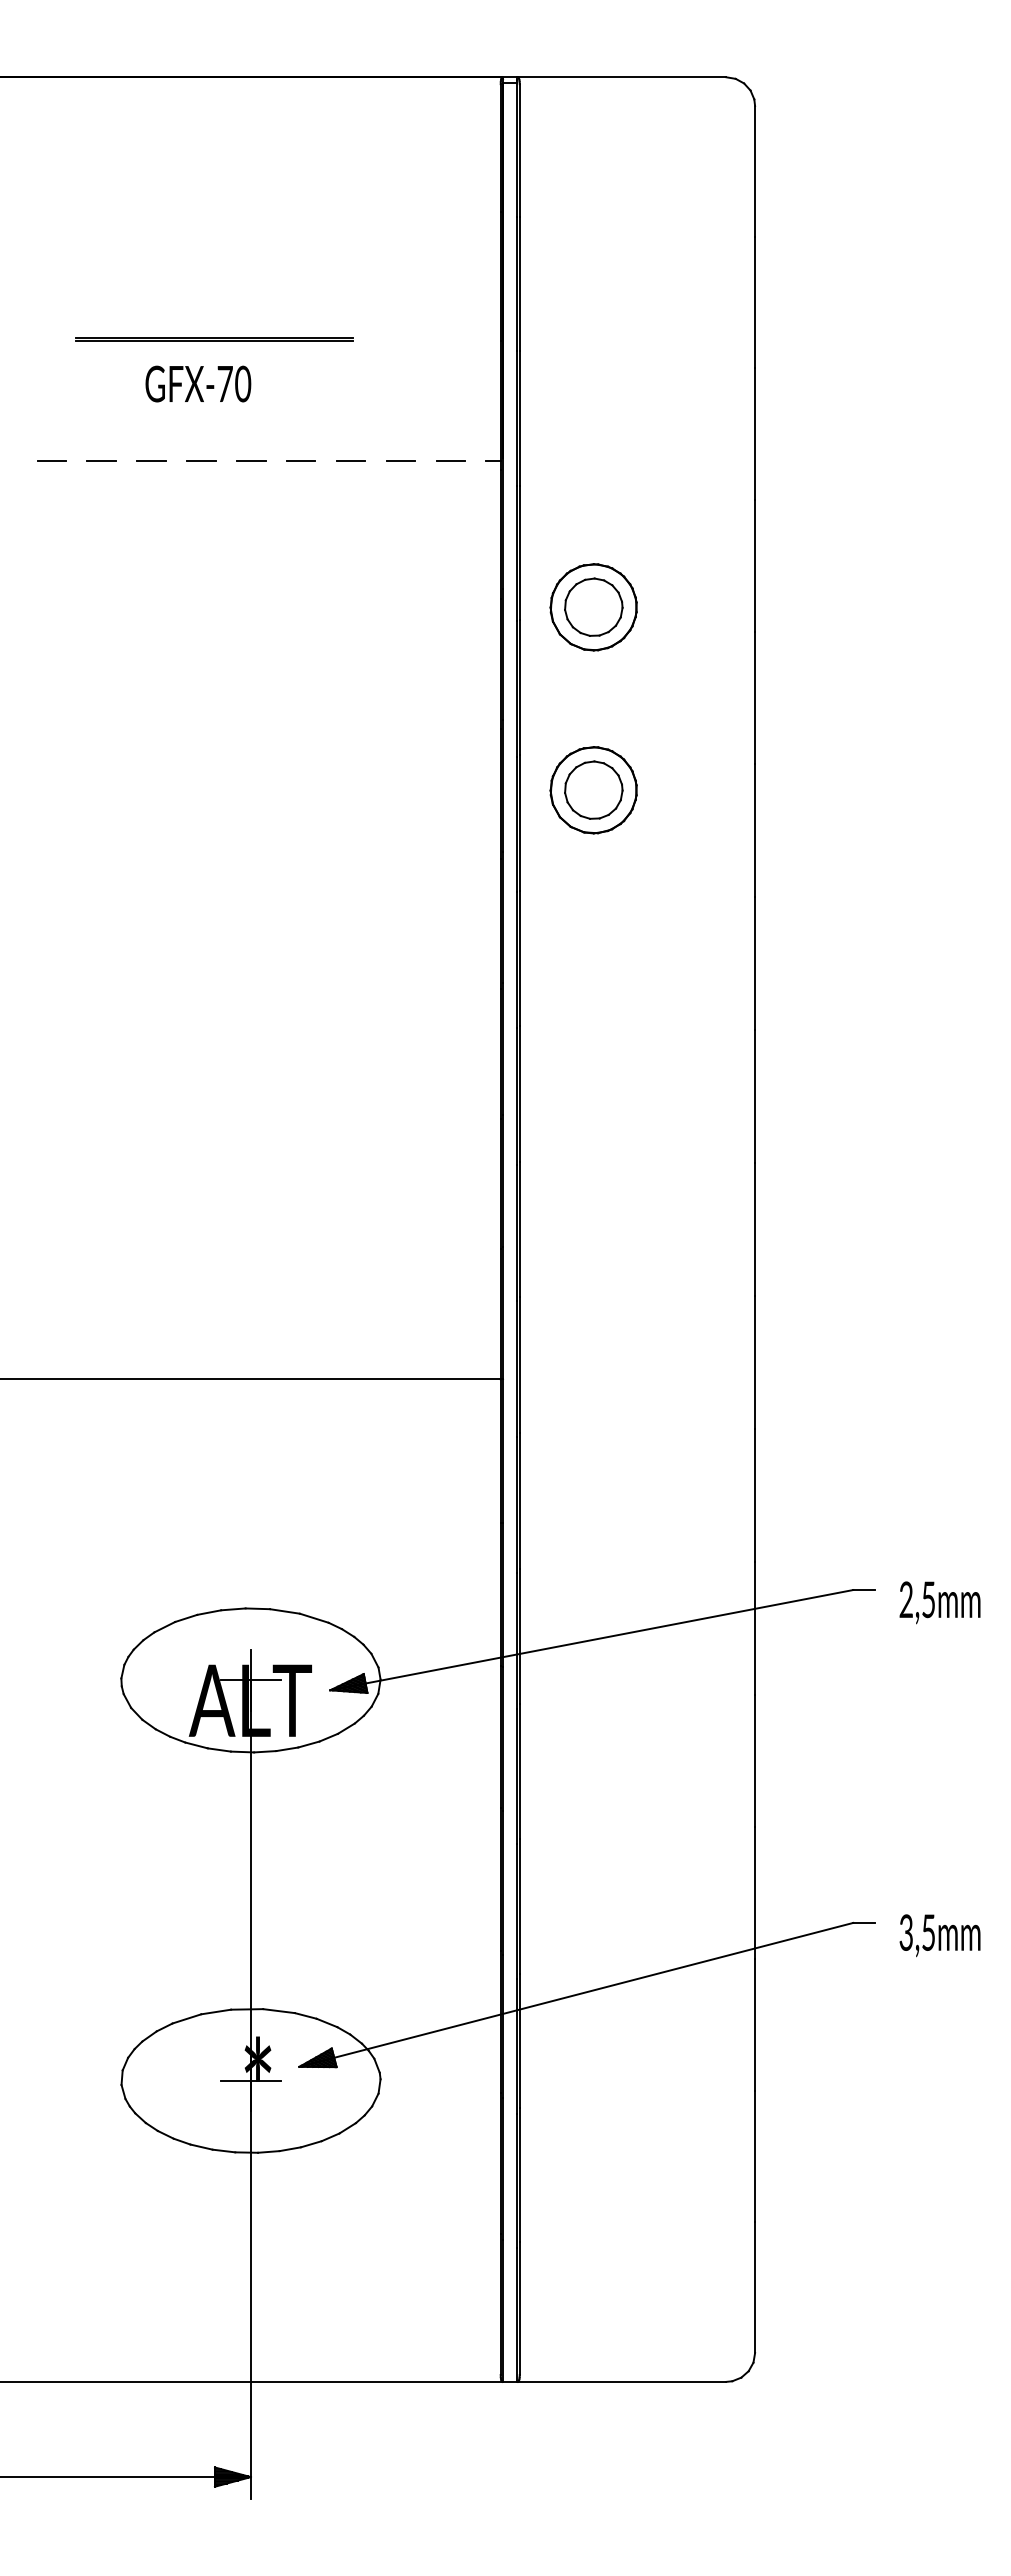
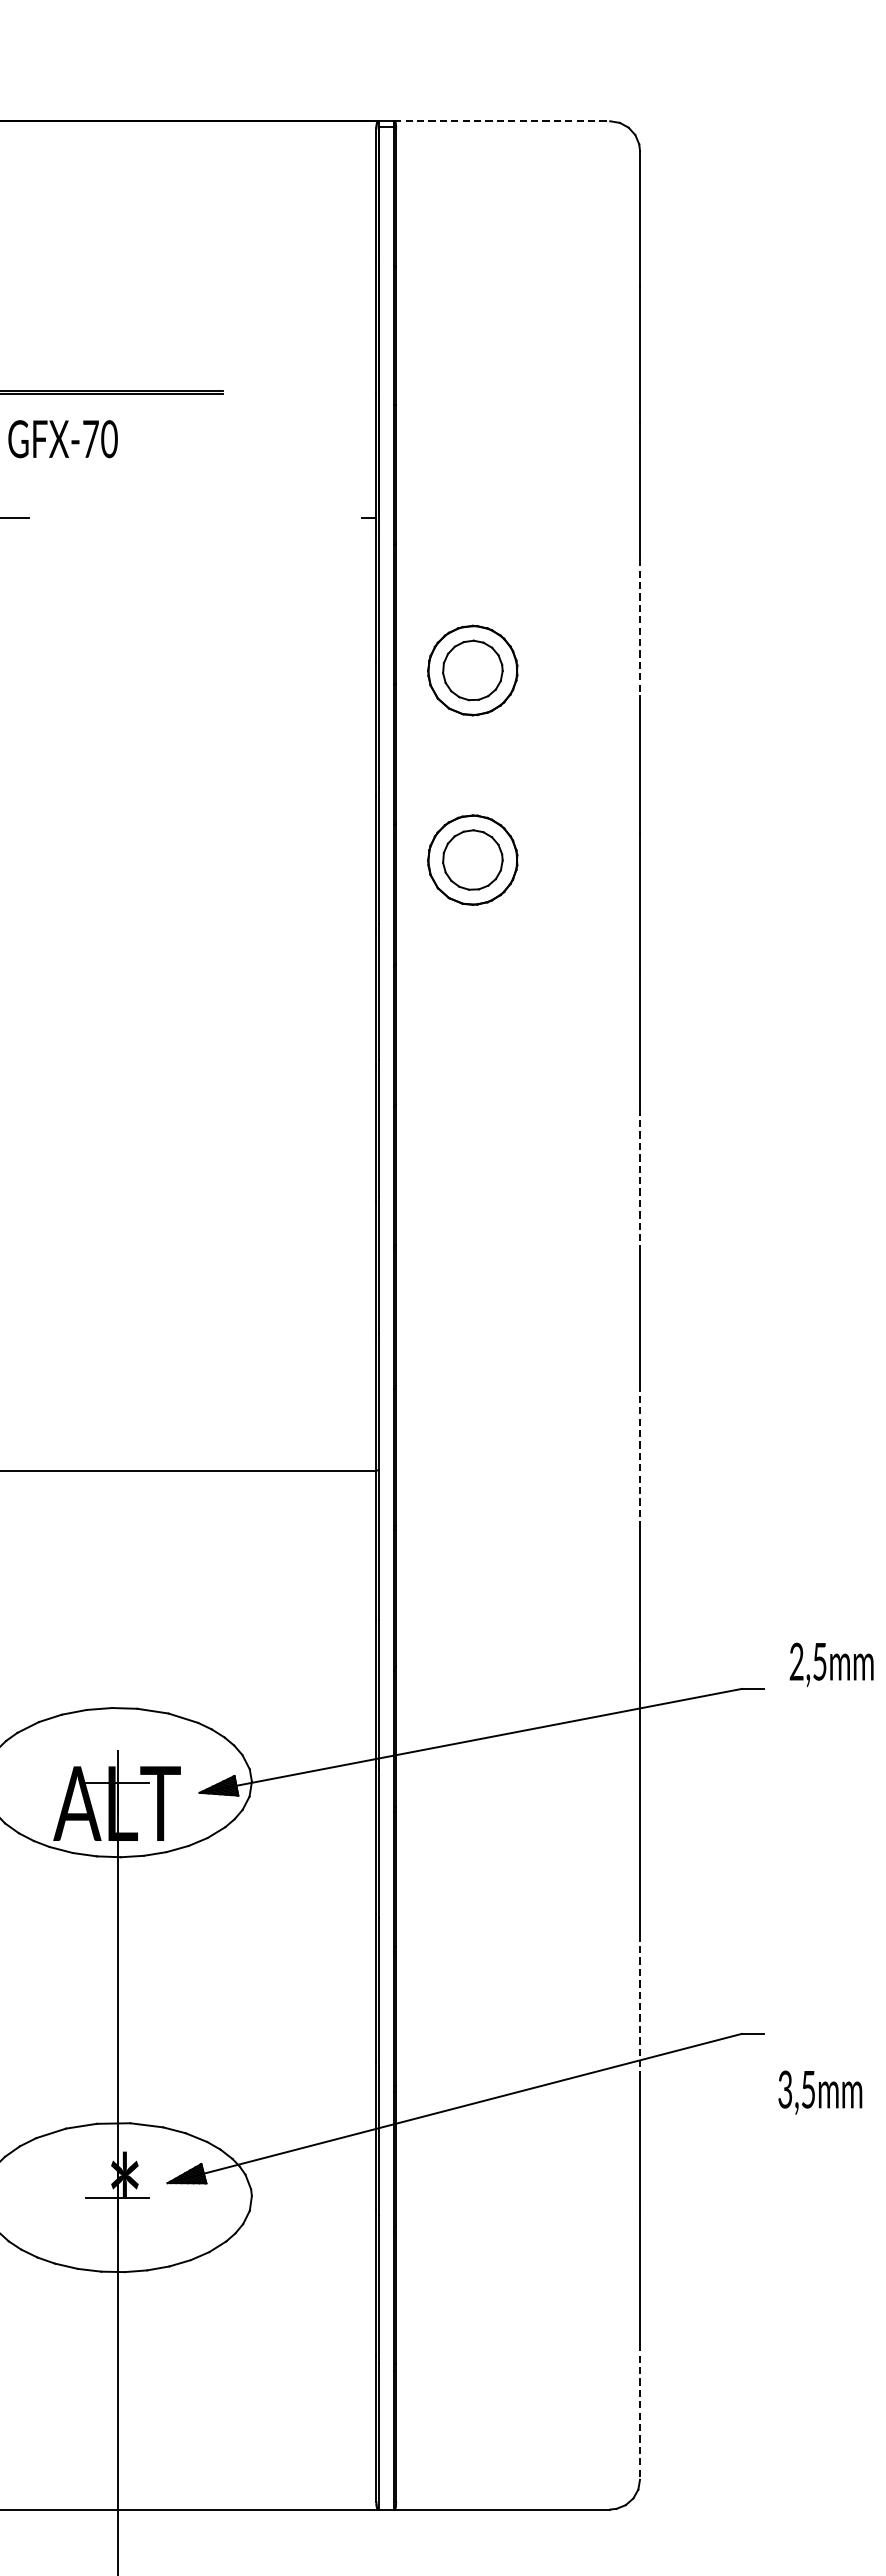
line: (622, 77) -> (502, 121), solid -> dashed
line: (201, 460) -> (66, 518), removed
line: (251, 460) -> (118, 518), removed
line: (300, 460) -> (168, 518), removed
line: (350, 460) -> (220, 518), removed
line: (400, 460) -> (272, 518), removed
line: (450, 460) -> (324, 518), removed
line: (755, 566) -> (640, 628), solid -> dashed
line: (755, 1097) -> (640, 1178), solid -> dashed
line: (755, 1363) -> (640, 1454), solid -> dashed
text: (939, 1602) -> (831, 1664), moved
line: (755, 1893) -> (640, 2003), solid -> dashed
text: (939, 1935) -> (819, 2092), moved
line: (755, 2288) -> (640, 2412), solid -> dashed

